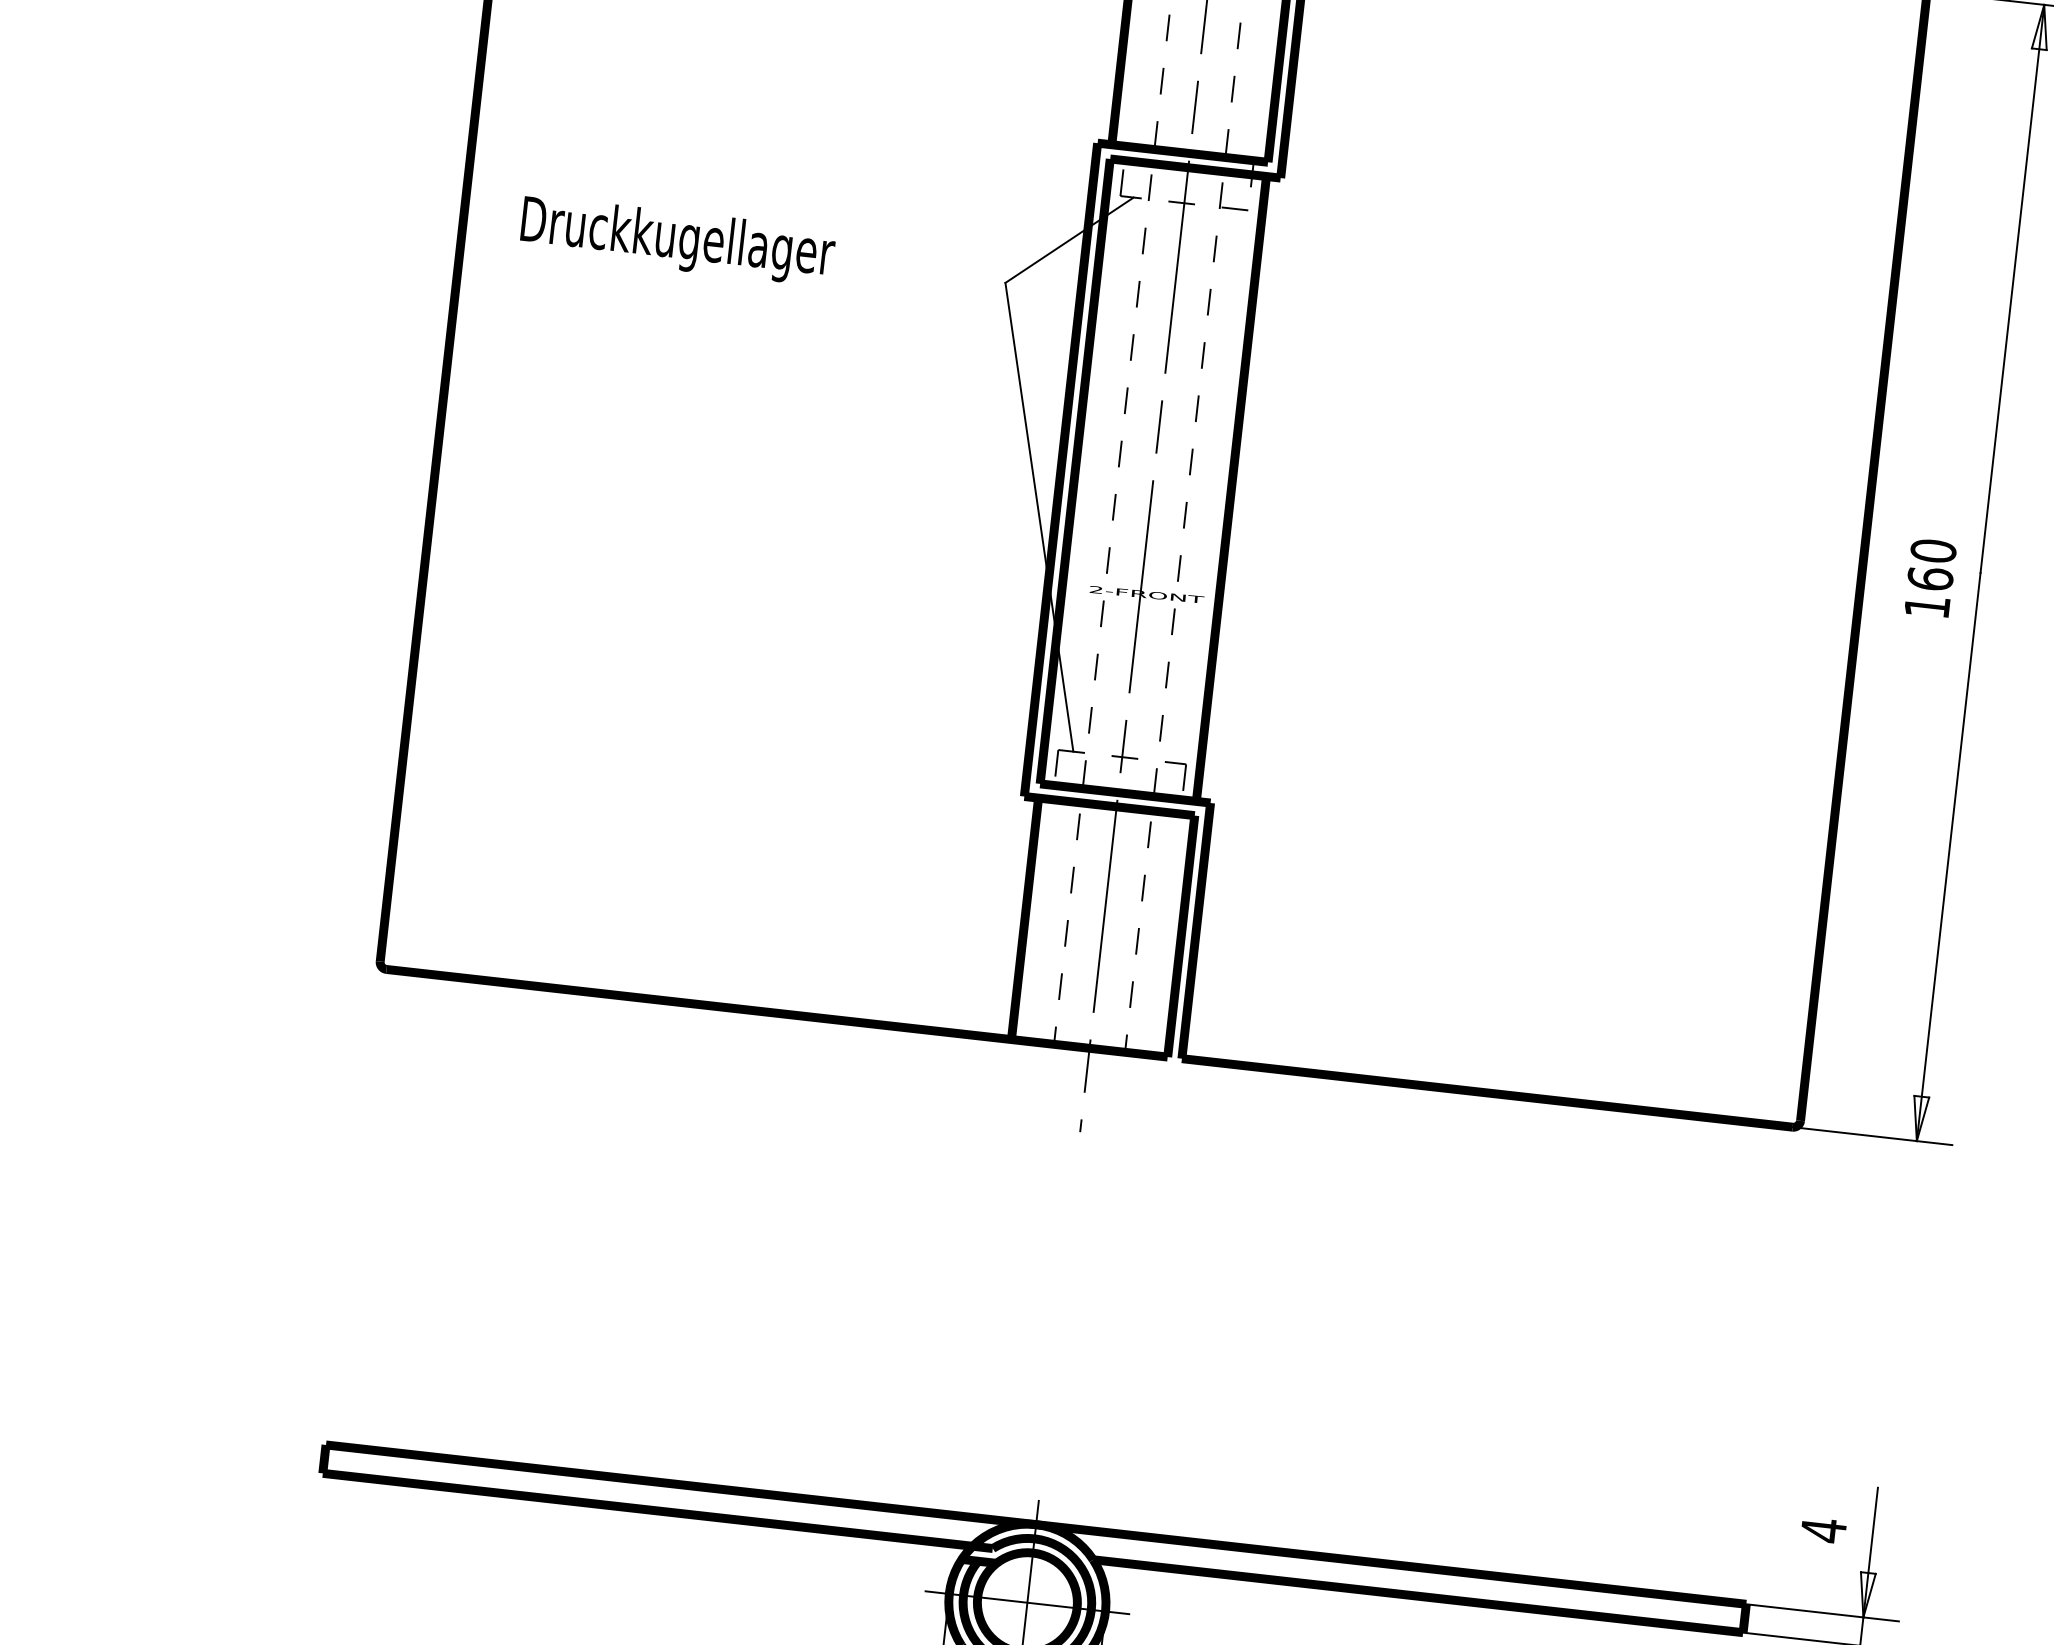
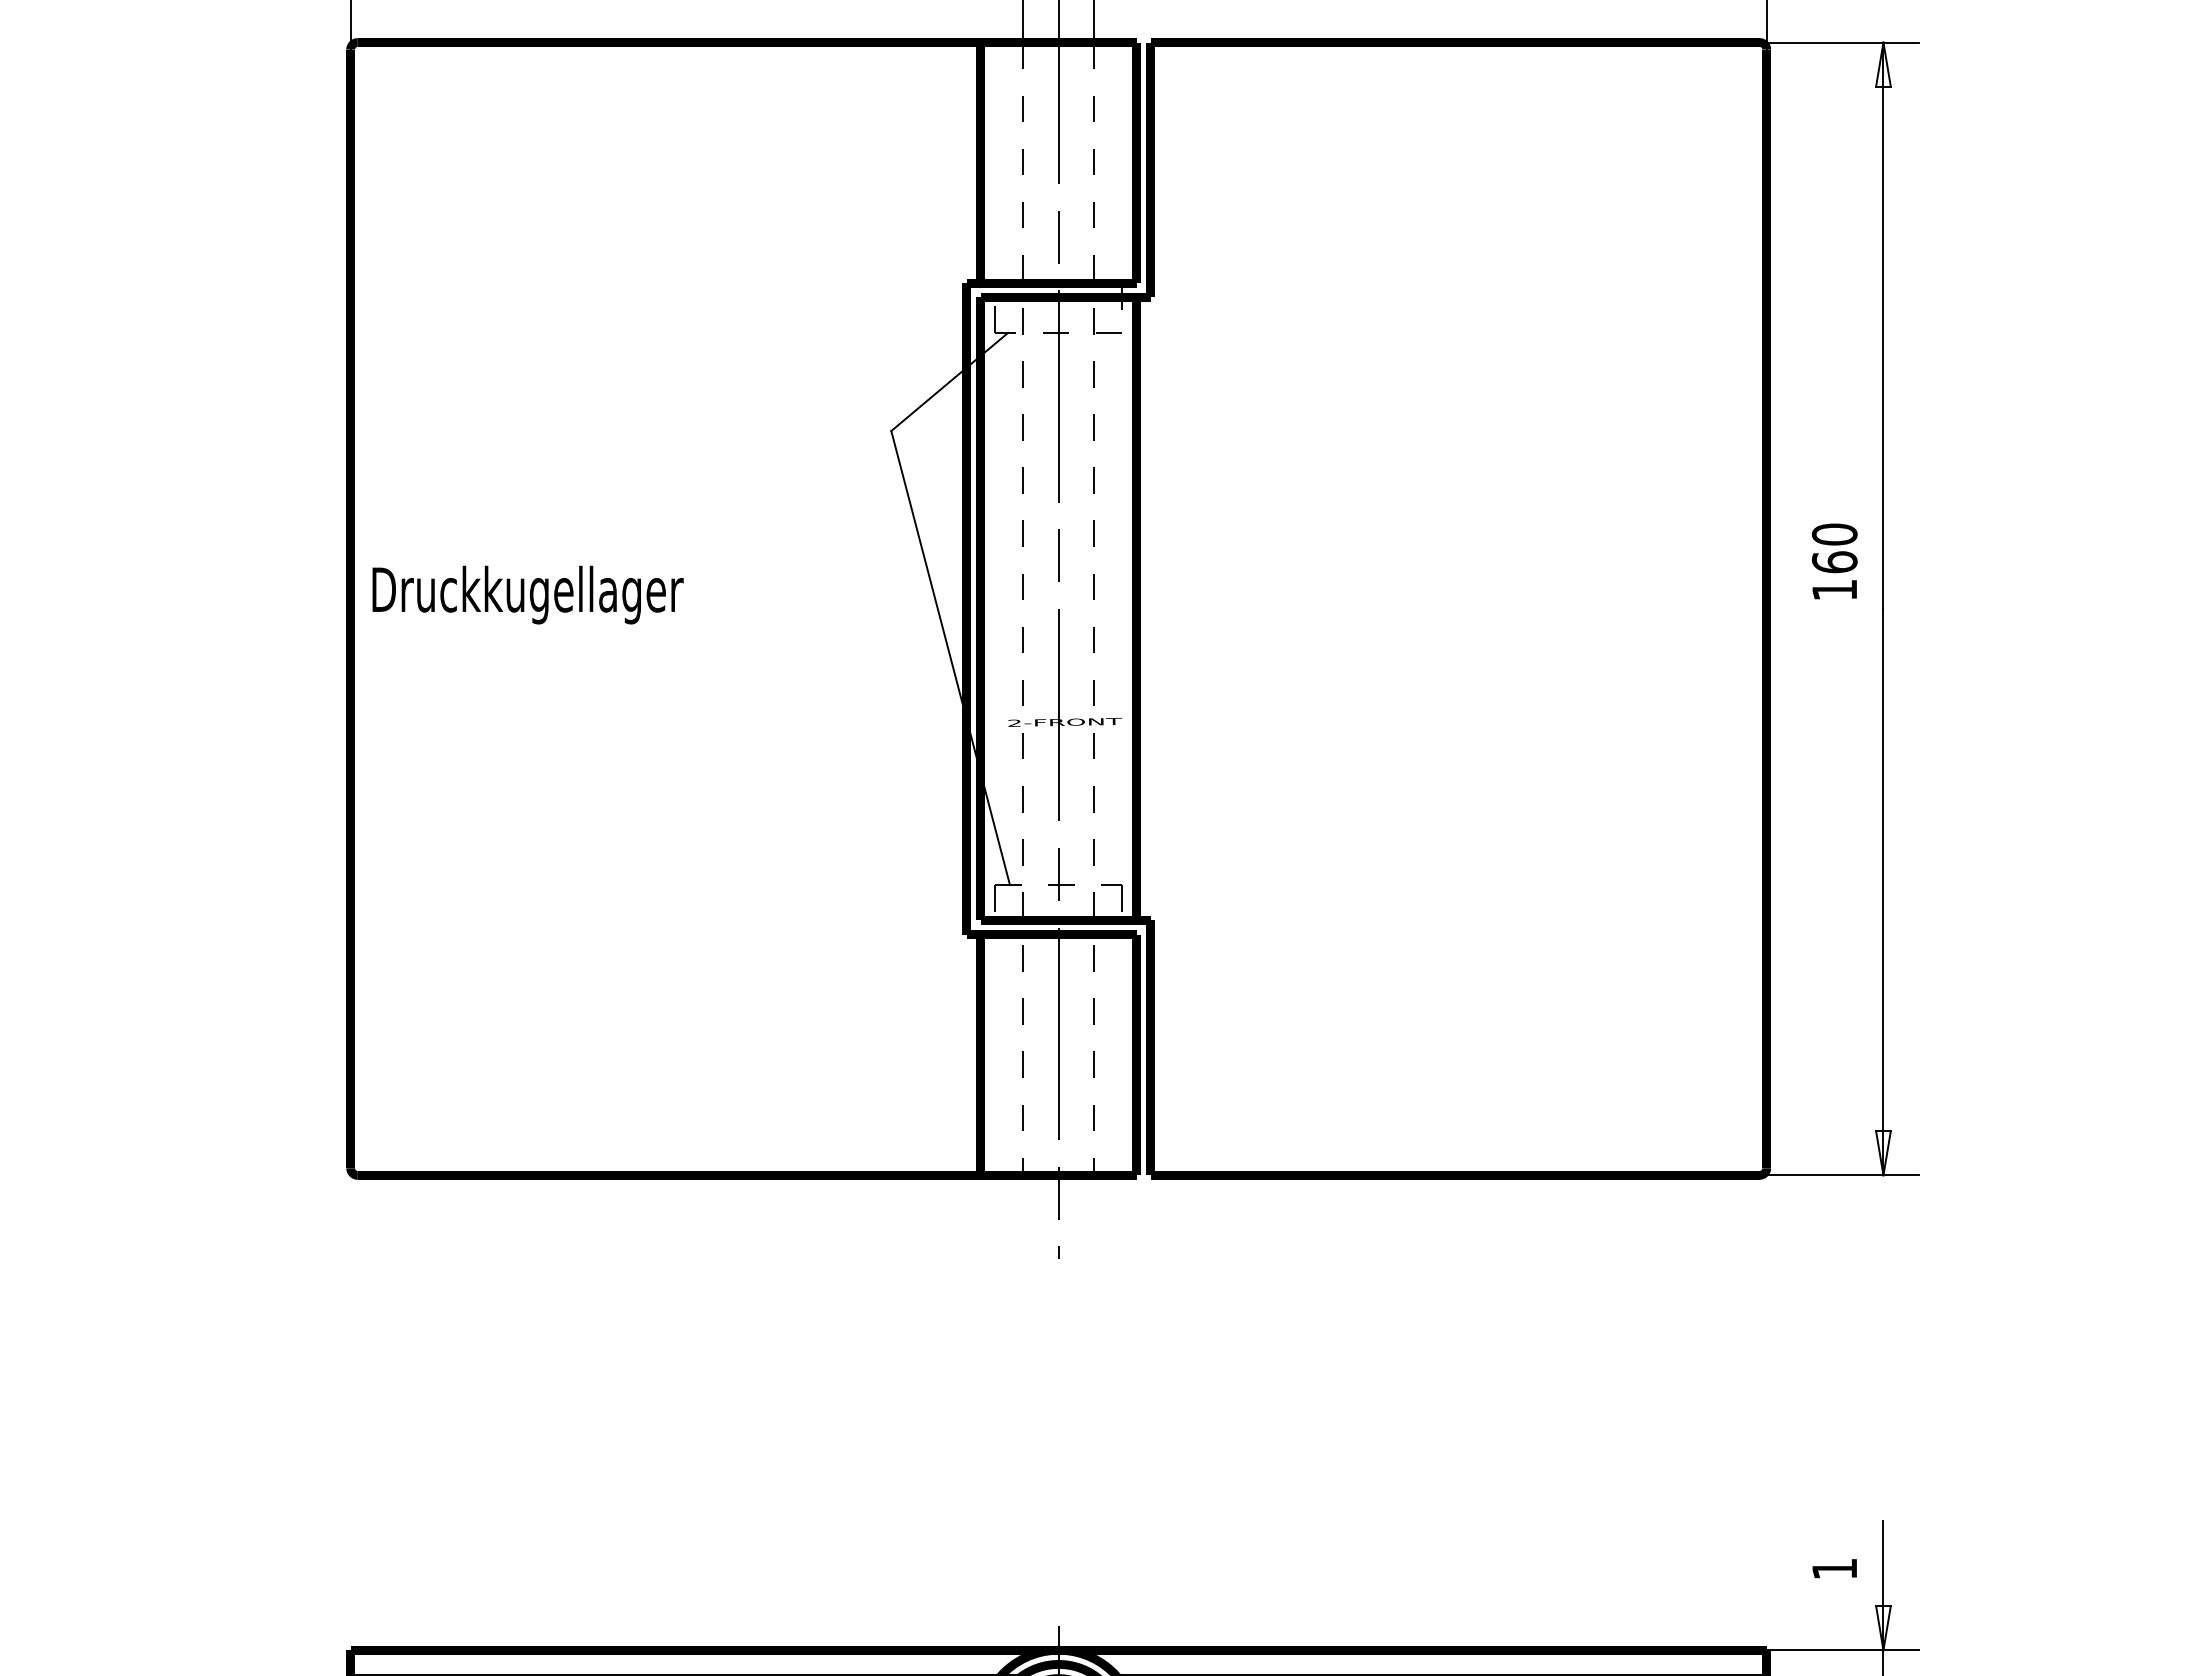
text: (677, 240) -> (527, 594), moved
text: (1930, 578) -> (1834, 561), moved
text: (1823, 1529) -> (1834, 1568), 4 -> 1

